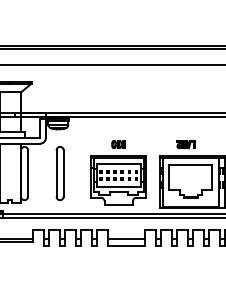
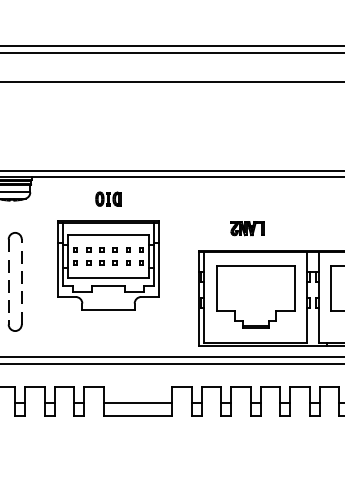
part: (118, 172) -> (108, 250), moved
line: (63, 173) -> (21, 281), solid -> dashed
line: (56, 174) -> (8, 283), solid -> dashed

